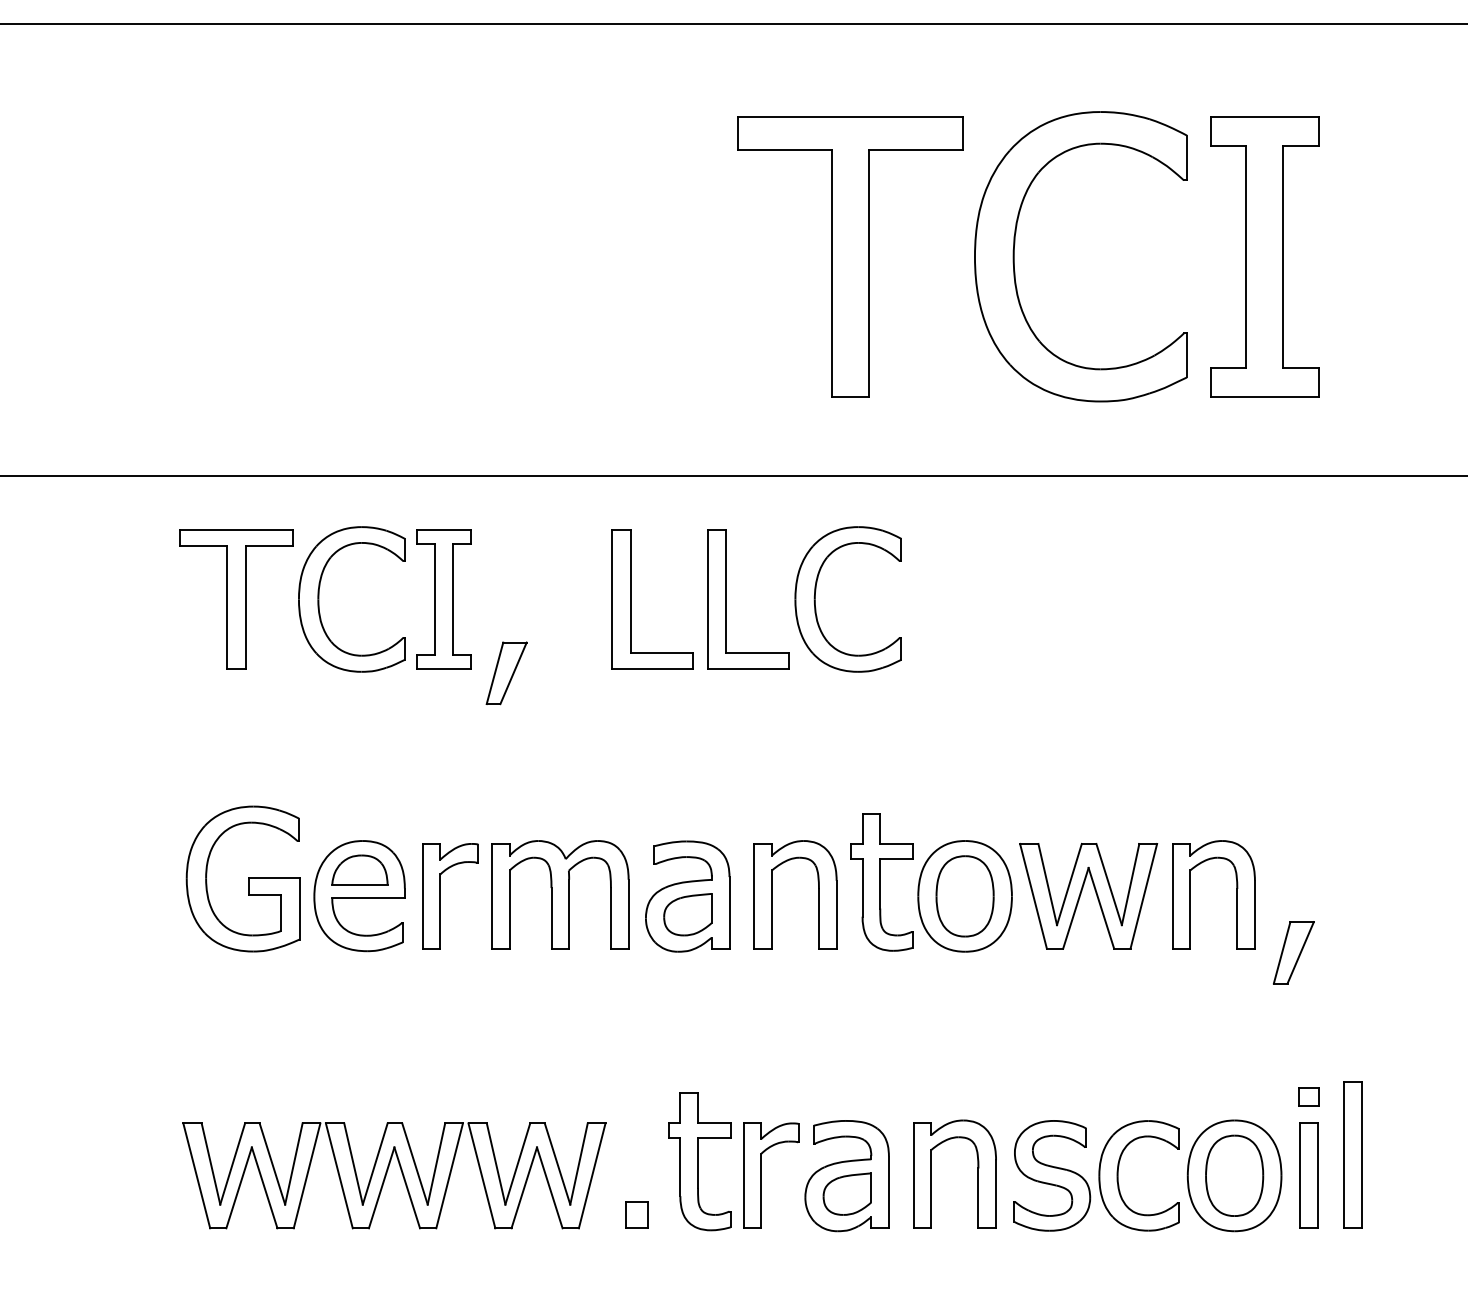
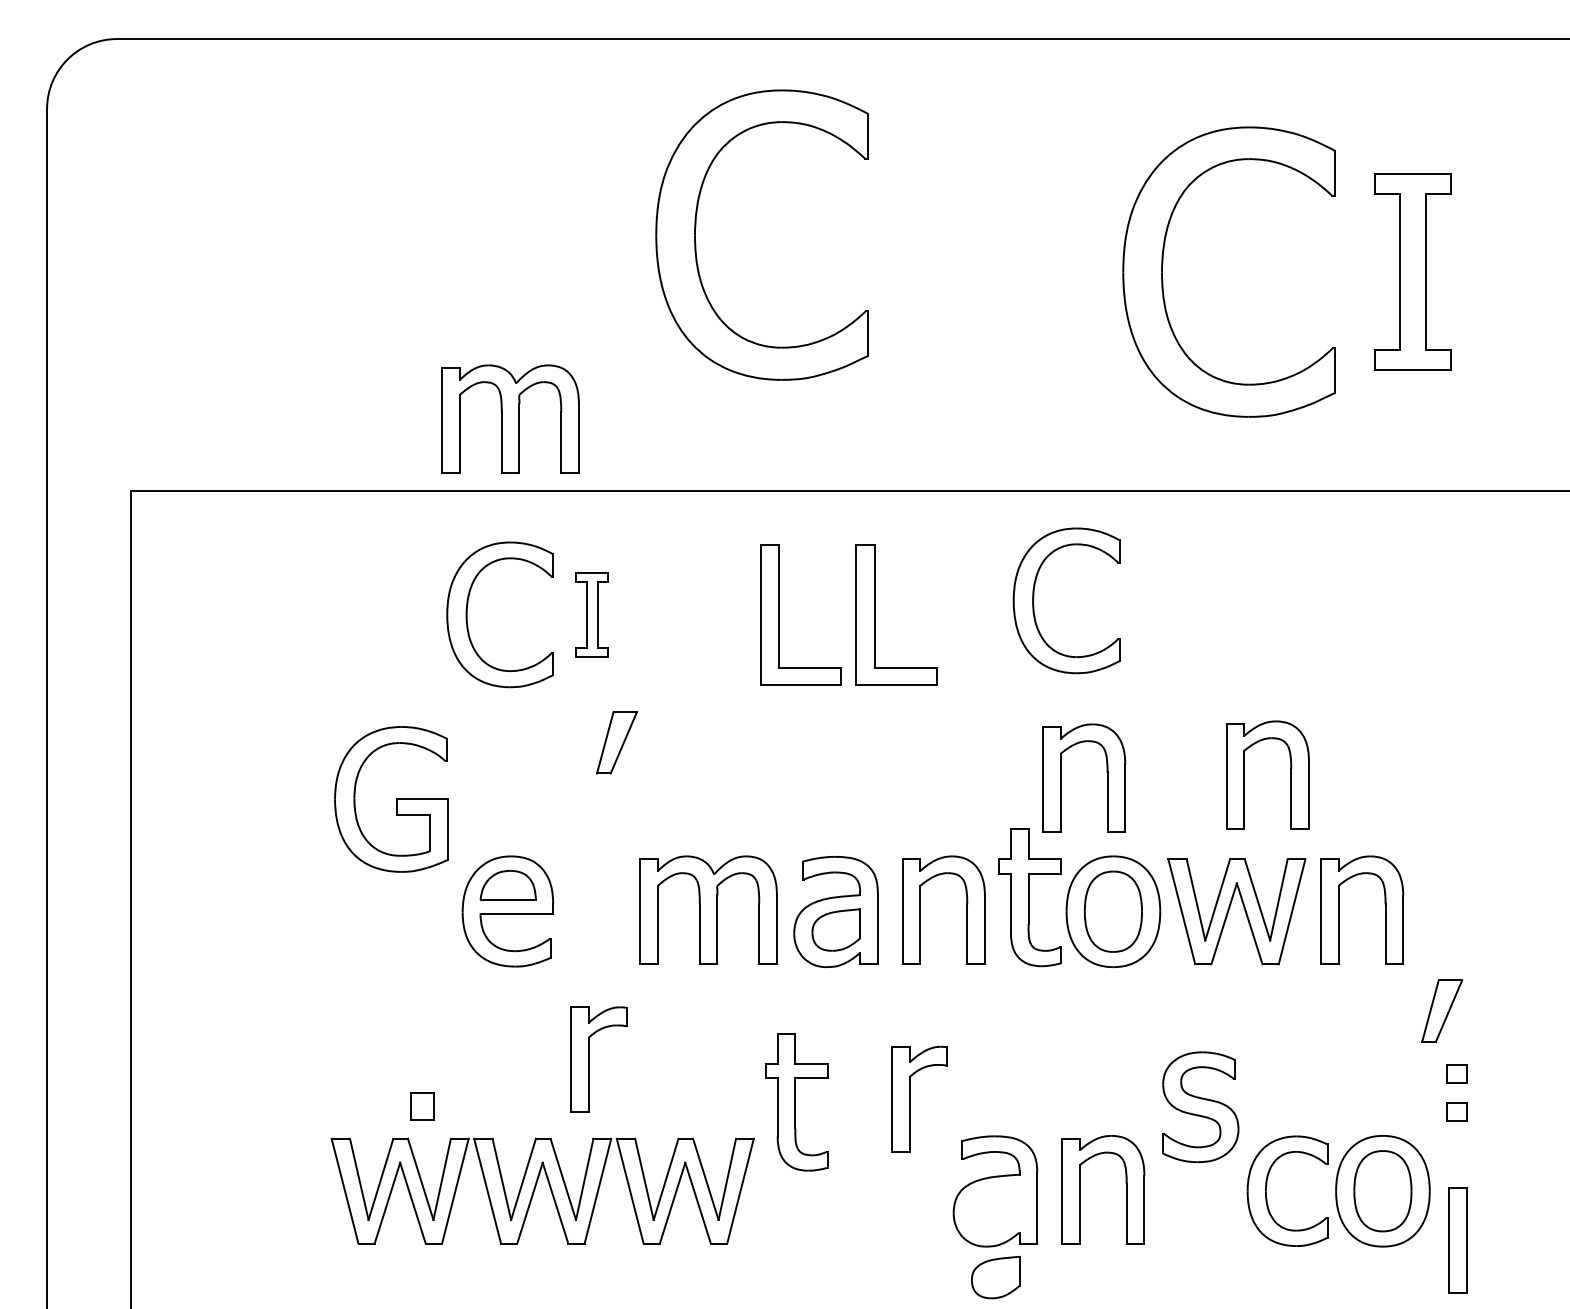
part: (548, 212) -> (696, 227), added
part: (850, 256) -> (998, 271), removed
part: (1264, 256) -> (1412, 271), size x0.7
part: (362, 403) -> (510, 418), added
part: (816, 596) -> (1034, 597), moved
part: (236, 599) -> (384, 614), removed
part: (443, 599) -> (591, 614), size x0.6
part: (506, 673) -> (616, 742), moved
part: (958, 757) -> (1106, 772), added
part: (1096, 759) -> (1244, 774), added
part: (243, 879) -> (391, 799), moved
part: (441, 896) -> (589, 1059), moved
part: (1294, 952) -> (1442, 1010), moved
part: (1308, 1058) -> (1456, 1073), added
part: (1352, 1155) -> (1500, 1170), removed
part: (699, 1162) -> (796, 1102), moved
part: (762, 1175) -> (910, 1098), moved
part: (1052, 1176) -> (1200, 1107), moved
part: (1308, 1176) -> (1457, 1240), moved
part: (847, 1194) -> (995, 1277), moved
part: (637, 1215) -> (422, 1106), moved

